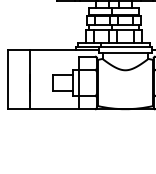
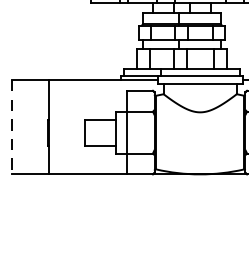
line: (7, 80) -> (12, 128), solid -> dashed

